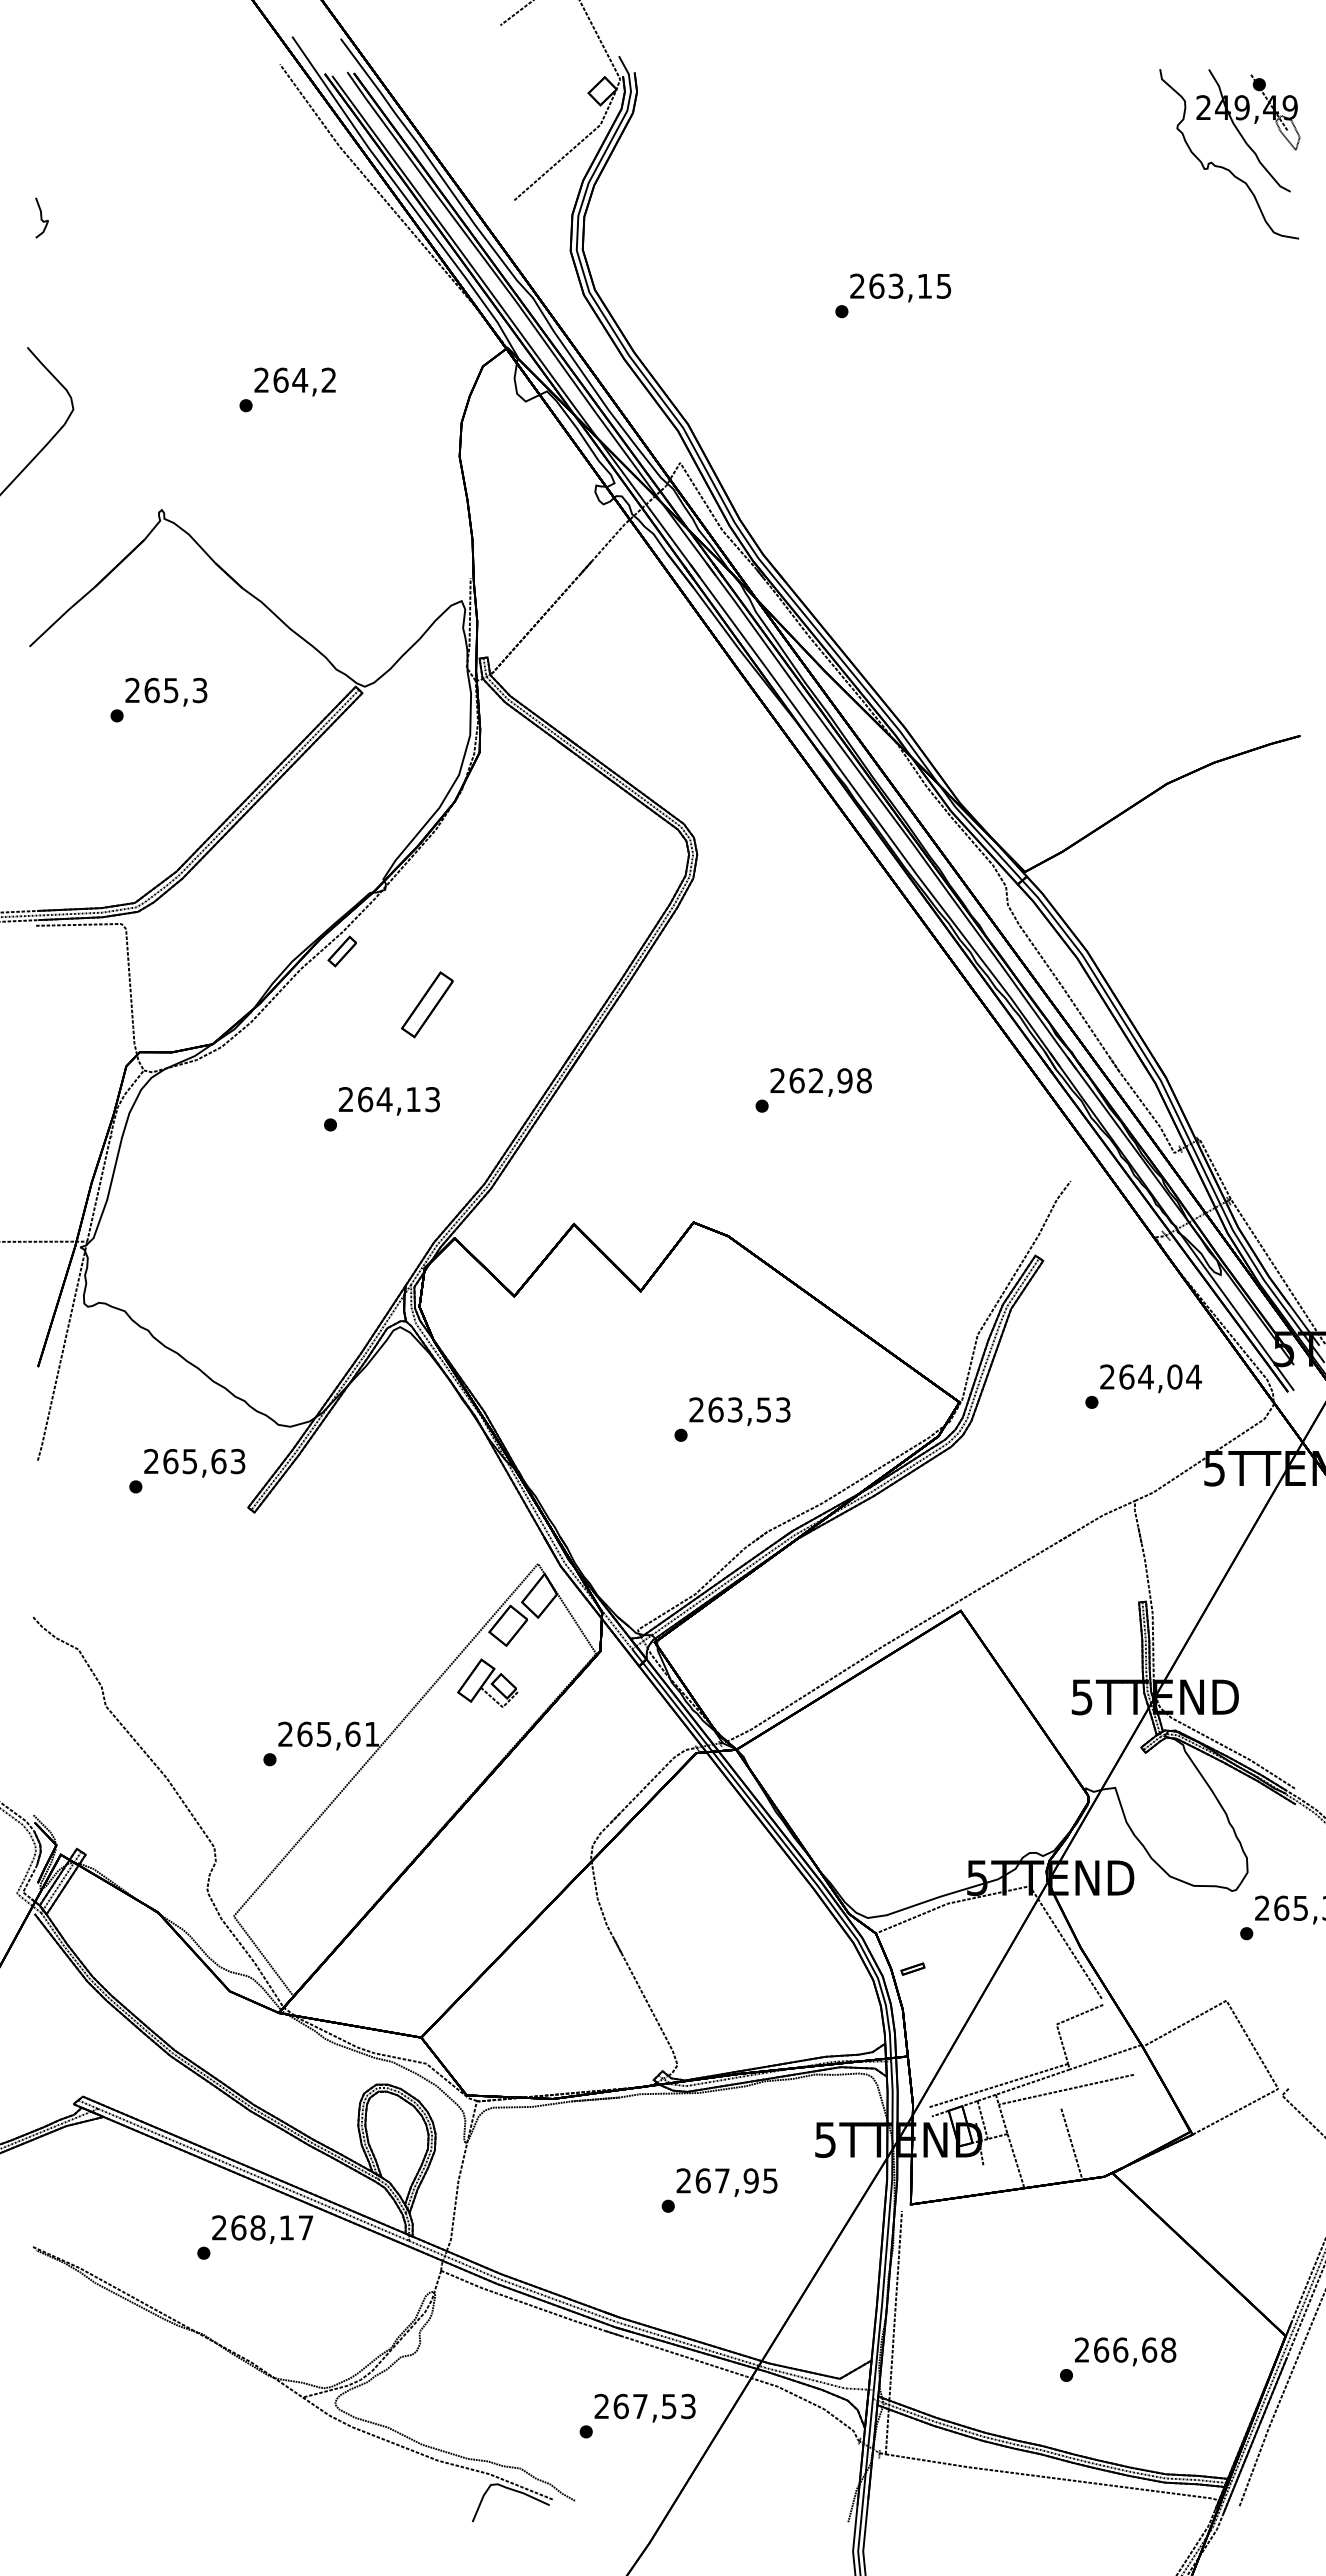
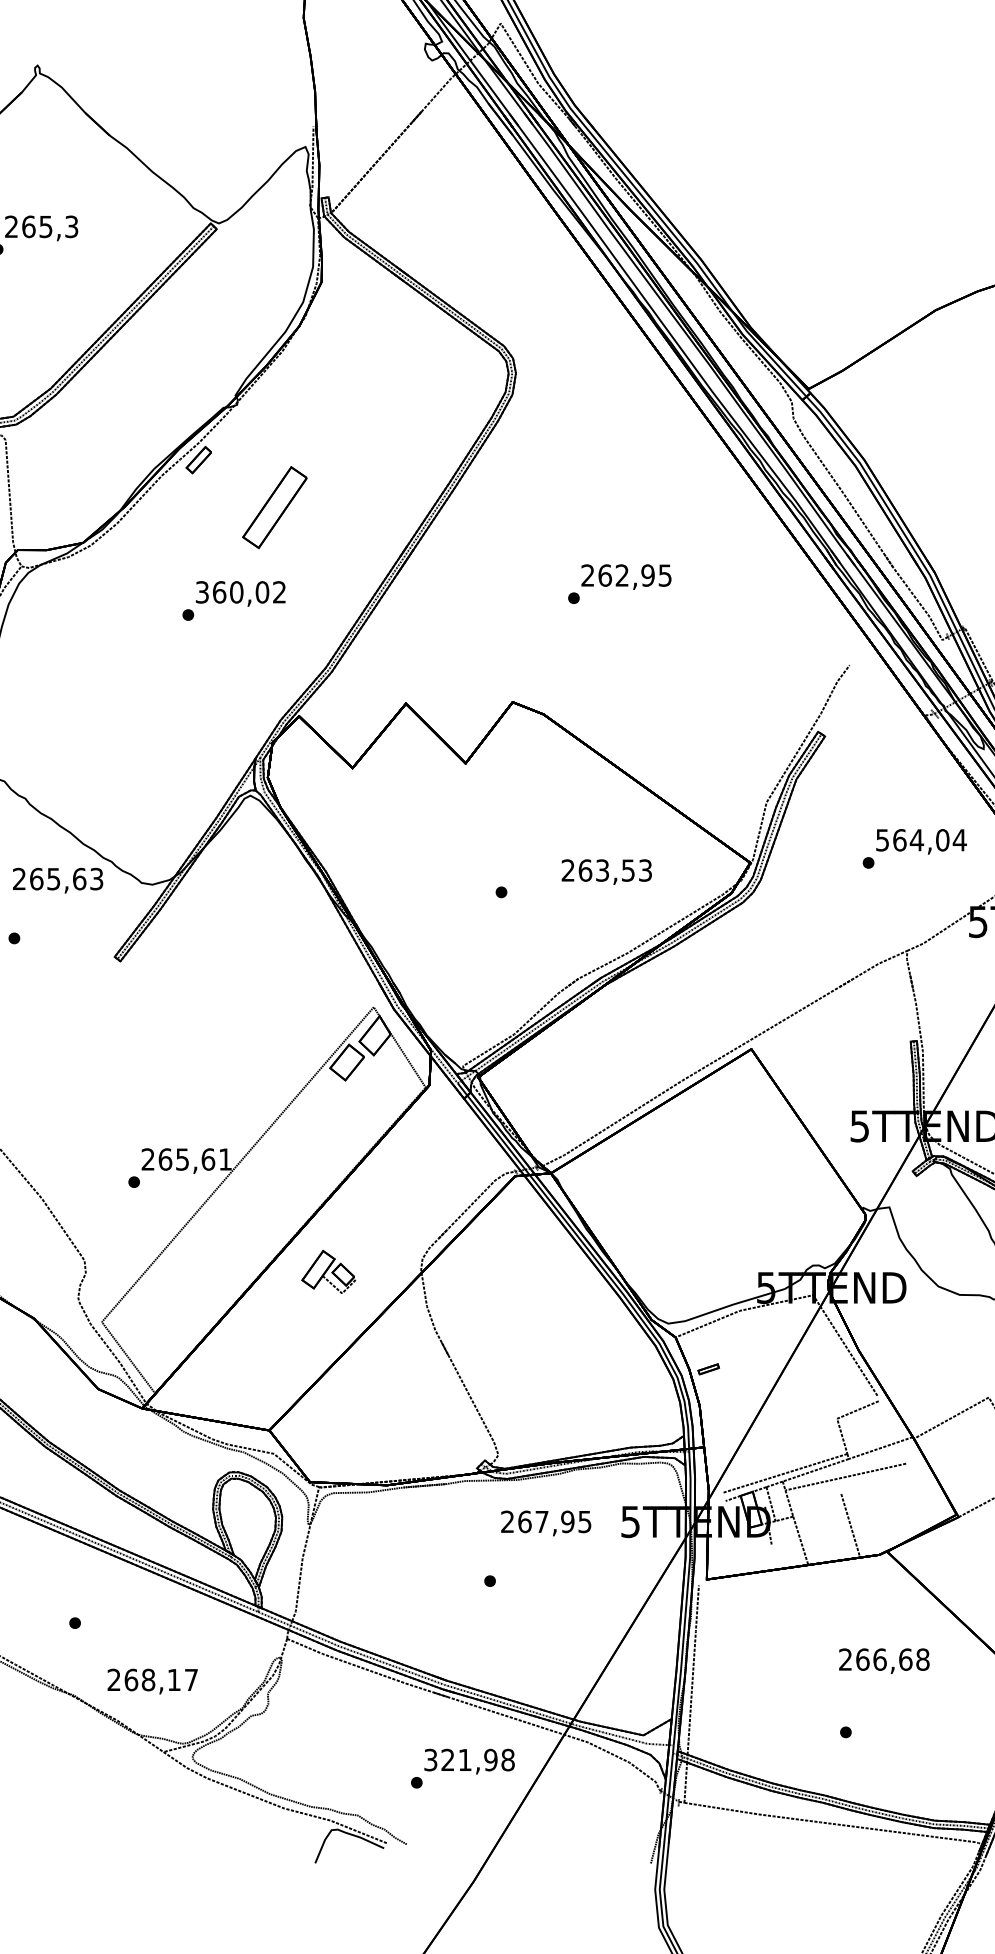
part: (427, 1004) -> (274, 507), size x1.4
text: (863, 1080) -> (664, 575), 262,98 -> 262,95
text: (389, 1099) -> (241, 592), 264,13 -> 360,02
text: (1107, 1376) -> (882, 839), 264,04 -> 564,04
text: (739, 1411) -> (606, 871), moved
text: (194, 1462) -> (57, 879), moved
part: (487, 1682) -> (328, 1271), moved
text: (726, 2182) -> (545, 1523), moved
text: (262, 2229) -> (152, 1681), moved
text: (1125, 2351) -> (884, 1660), moved
text: (644, 2406) -> (468, 1760), 267,53 -> 321,98

